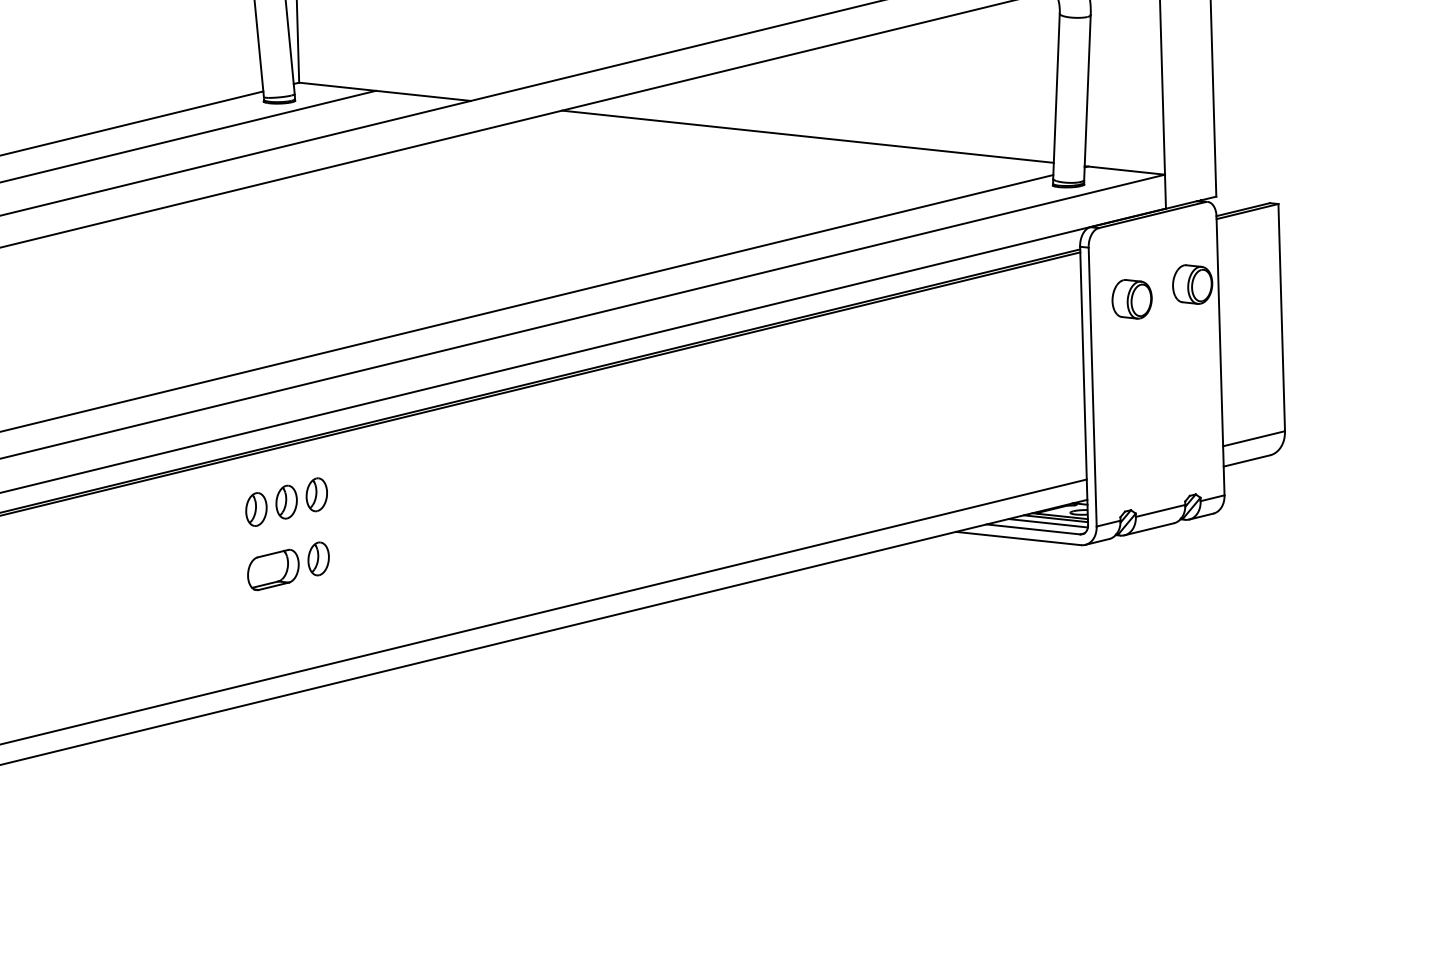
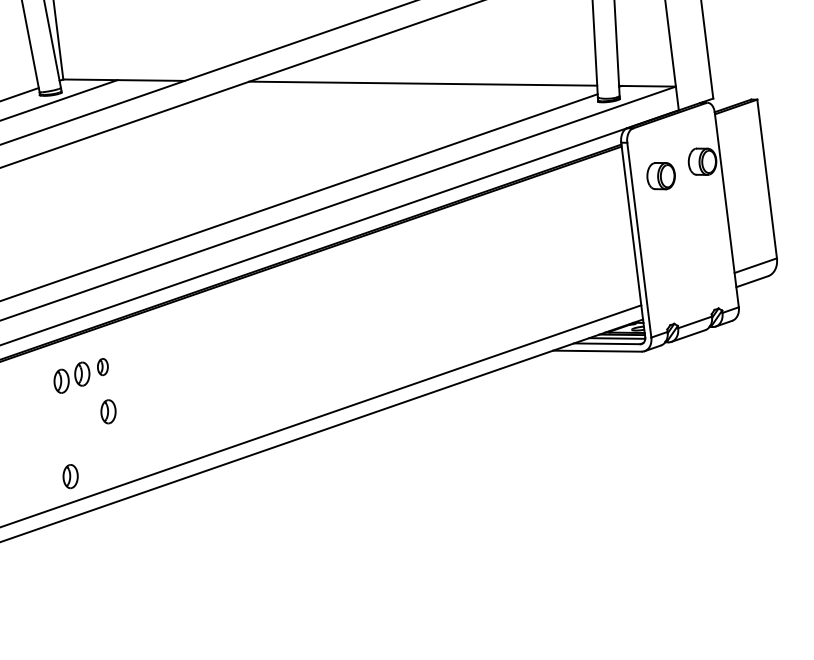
part: (316, 494) -> (102, 366), size x0.7
part: (273, 569) -> (77, 422), removed
part: (256, 645) -> (70, 476), added

